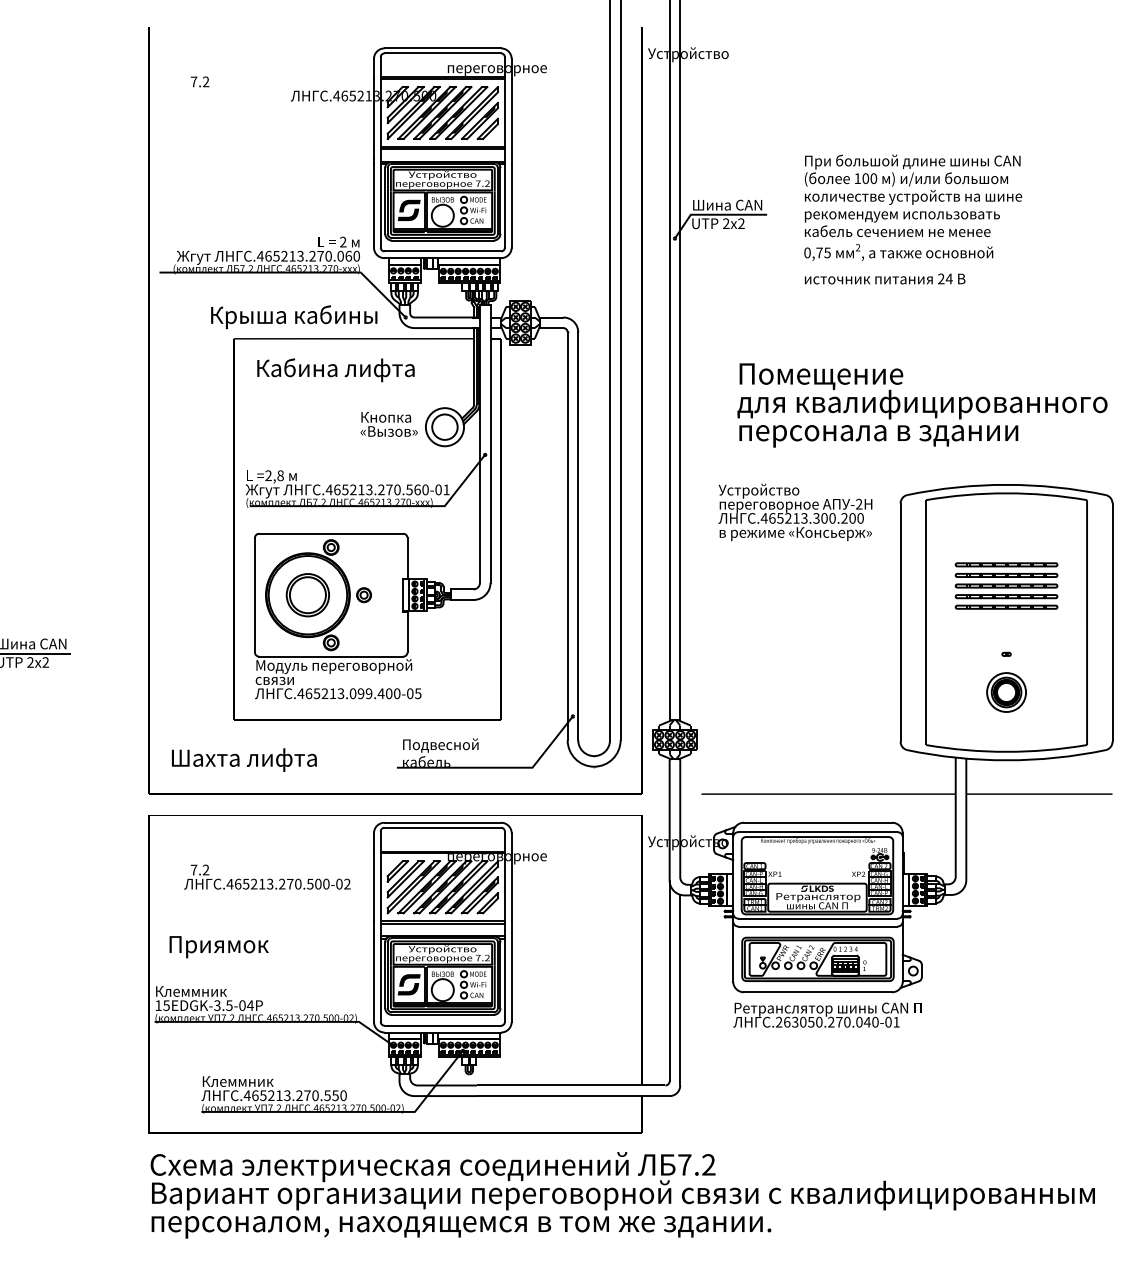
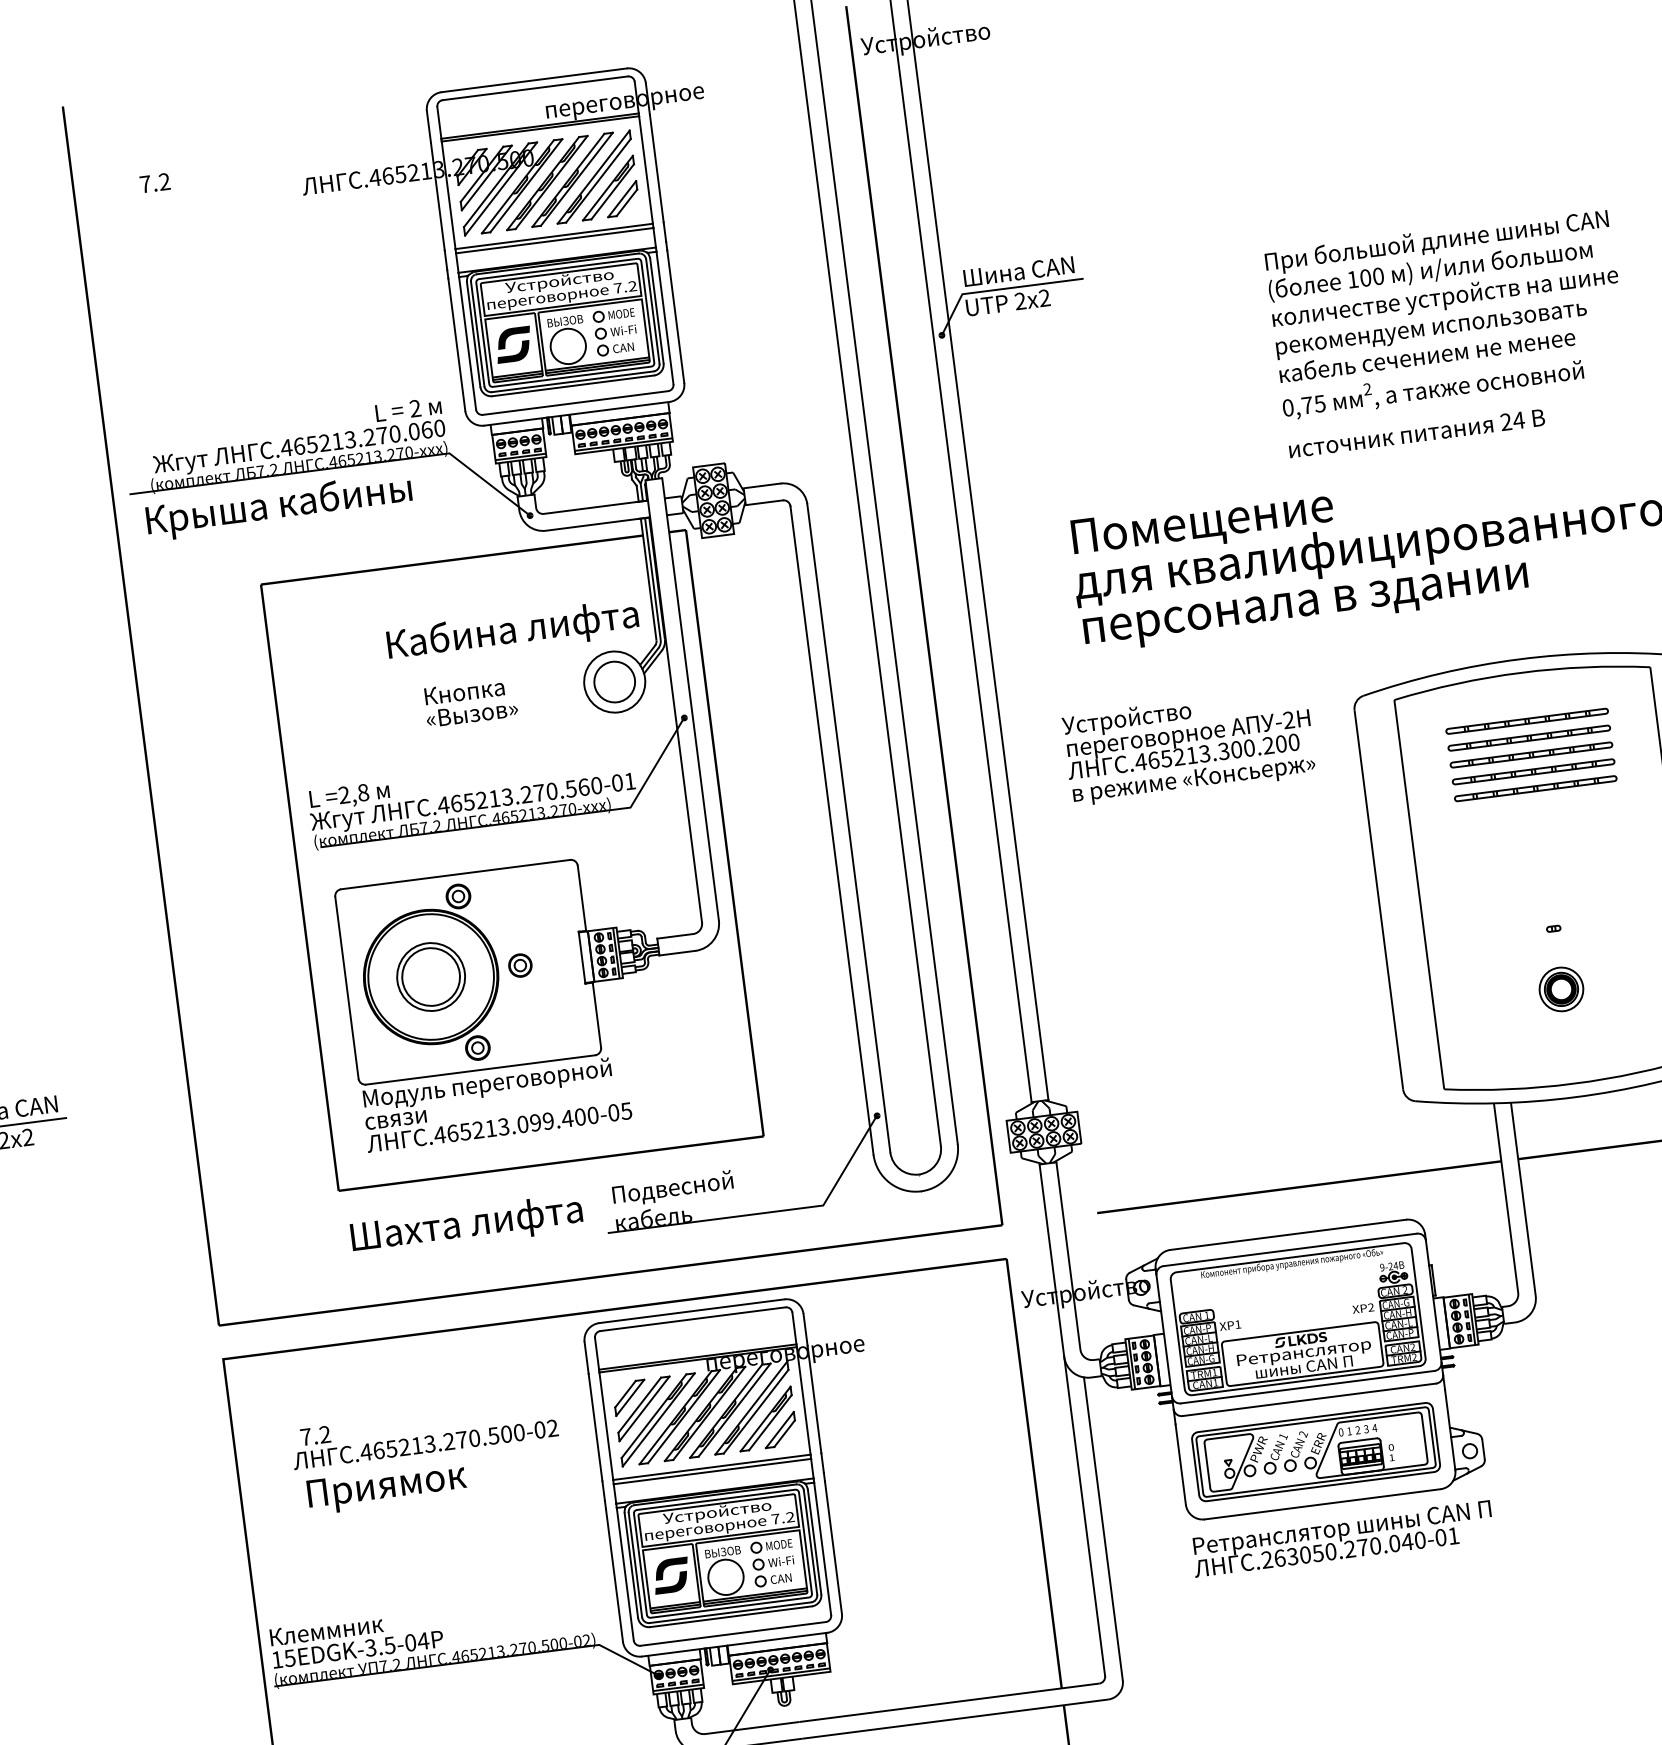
text: (913, 219) -> (1449, 333), moved
text: (294, 317) -> (279, 507), moved
text: (335, 370) -> (512, 632), moved
text: (388, 424) -> (469, 702), moved
part: (1006, 585) -> (1531, 754), moved
part: (1006, 692) -> (1561, 989), size x0.7
text: (244, 759) -> (467, 1224), moved
text: (218, 947) -> (386, 1488), moved

